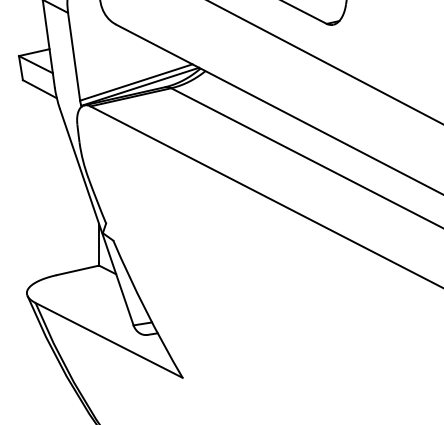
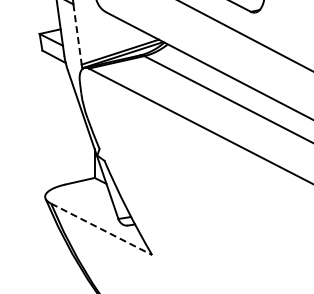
line: (74, 58) -> (77, 35), solid -> dashed
line: (108, 340) -> (101, 229), solid -> dashed

